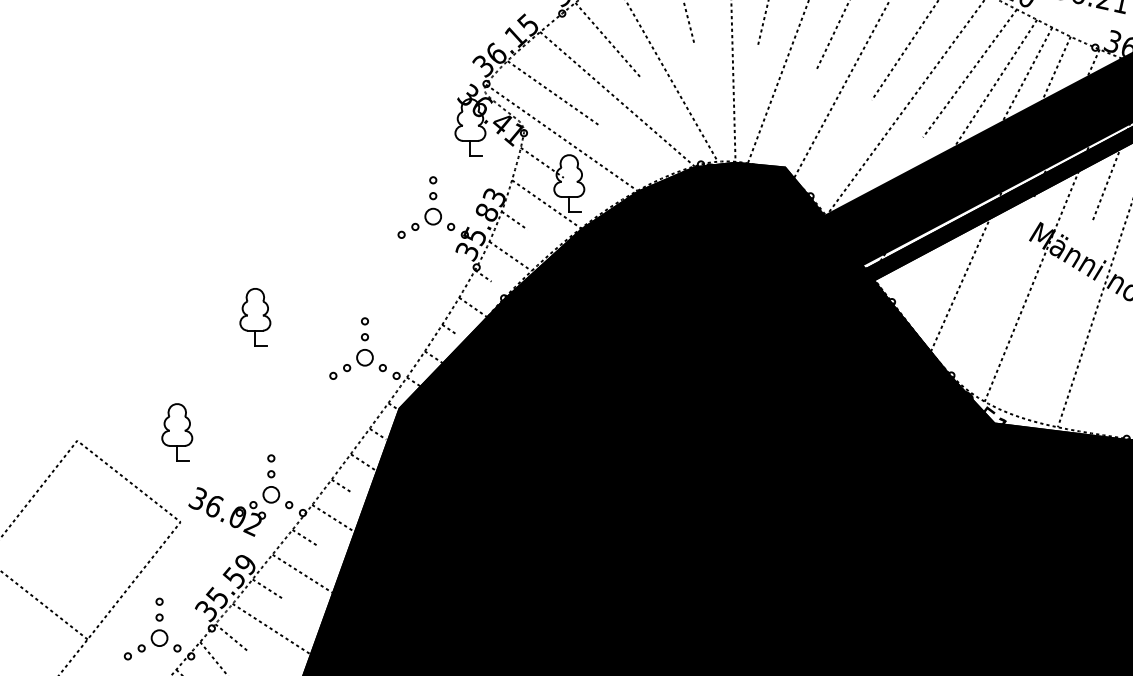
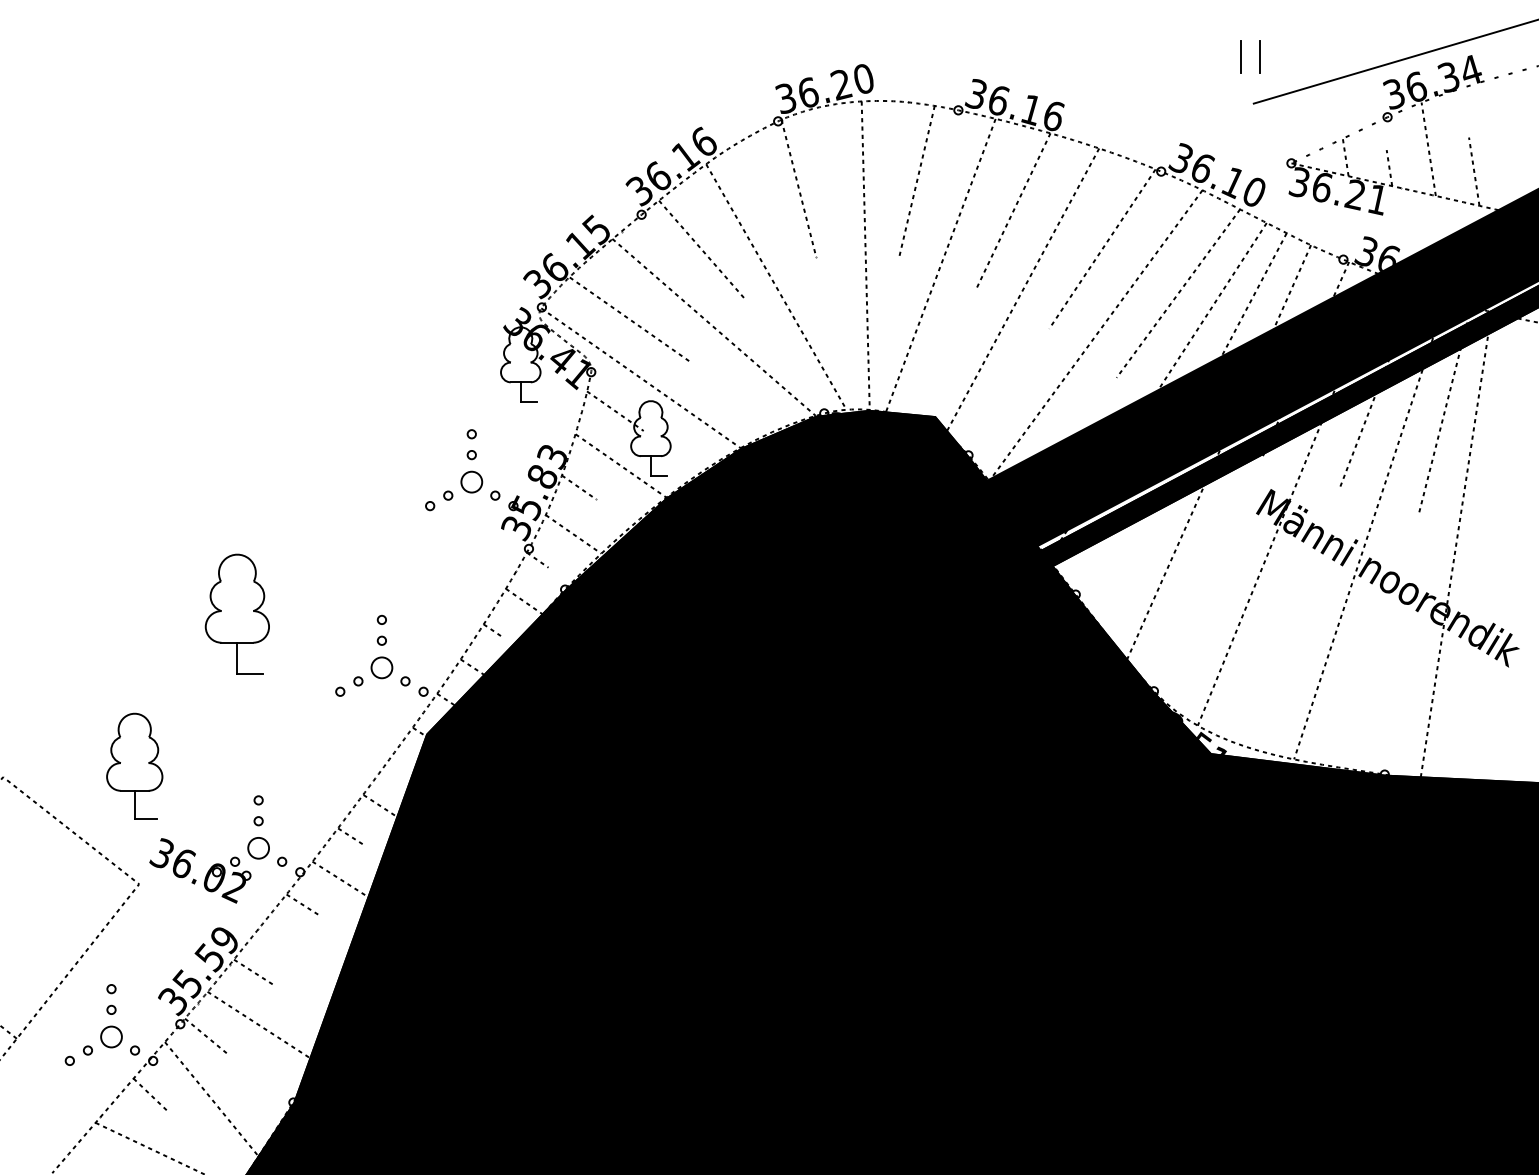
part: (255, 317) -> (237, 614), size x1.6
part: (177, 432) -> (134, 766), size x1.4
line: (377, 434) -> (398, 768), removed
line: (305, 575) -> (303, 954), removed

